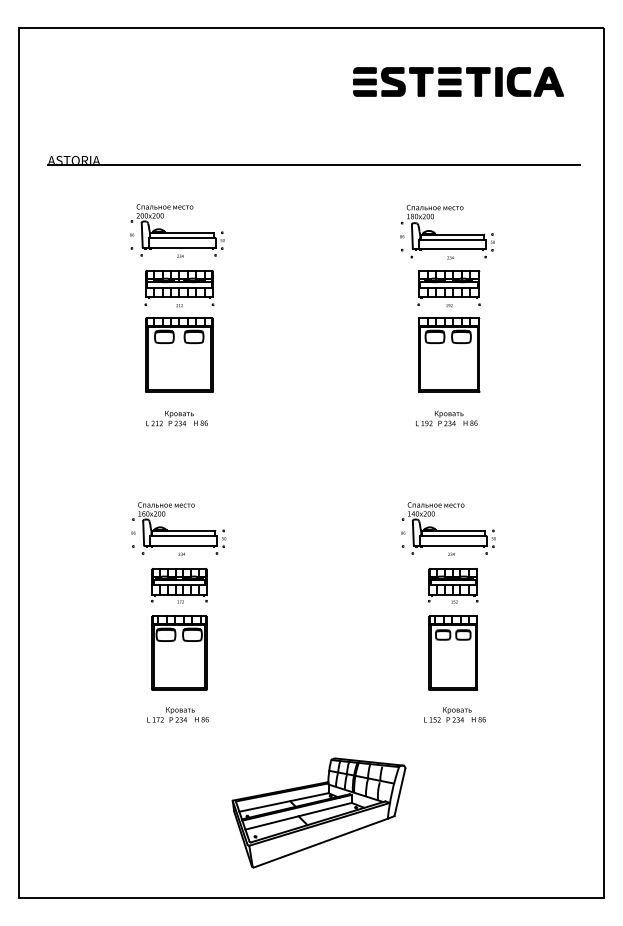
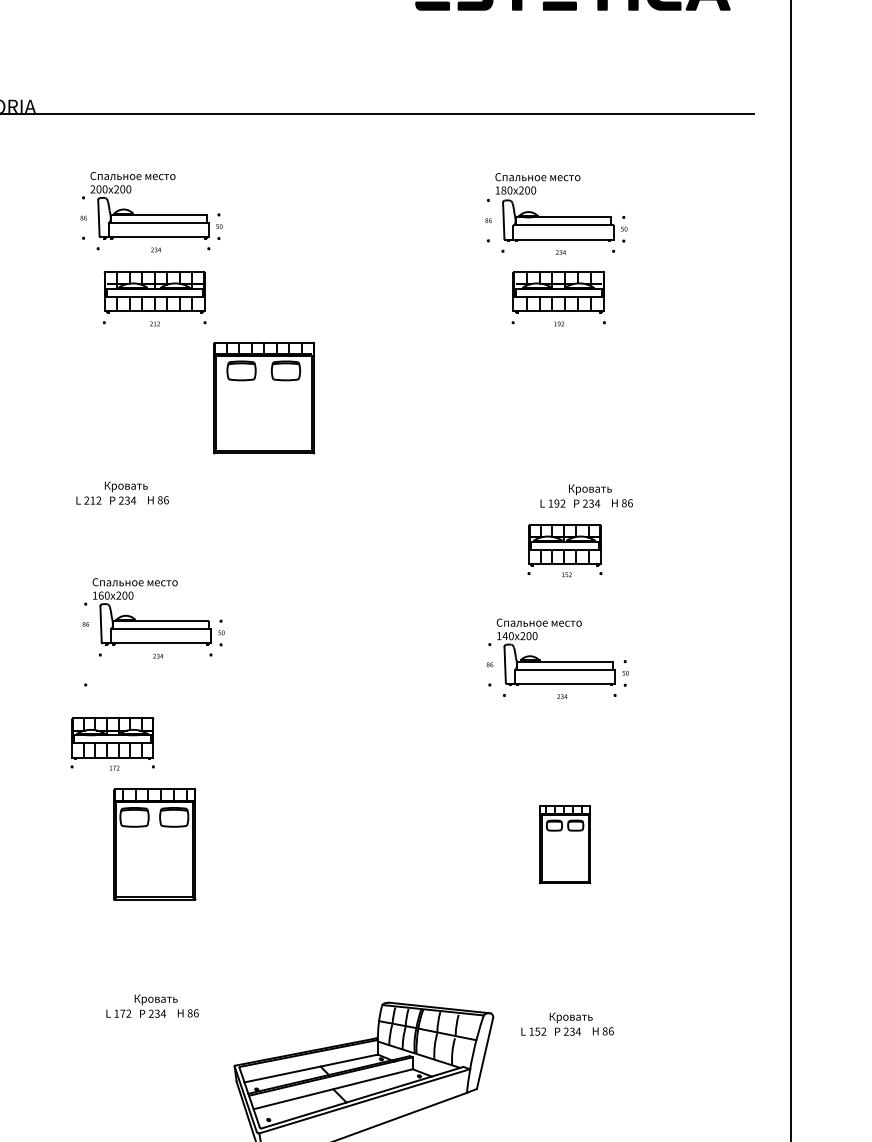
part: (179, 354) -> (264, 397), moved
part: (449, 354) -> (559, 397), removed
text: (176, 418) -> (121, 493), moved
text: (446, 418) -> (586, 496), moved
part: (178, 528) -> (153, 617), moved
part: (179, 585) -> (112, 743), moved
part: (453, 585) -> (565, 550), moved
part: (453, 652) -> (565, 843), size x0.7
text: (177, 714) -> (151, 1005), moved
text: (454, 714) -> (566, 1023), moved

